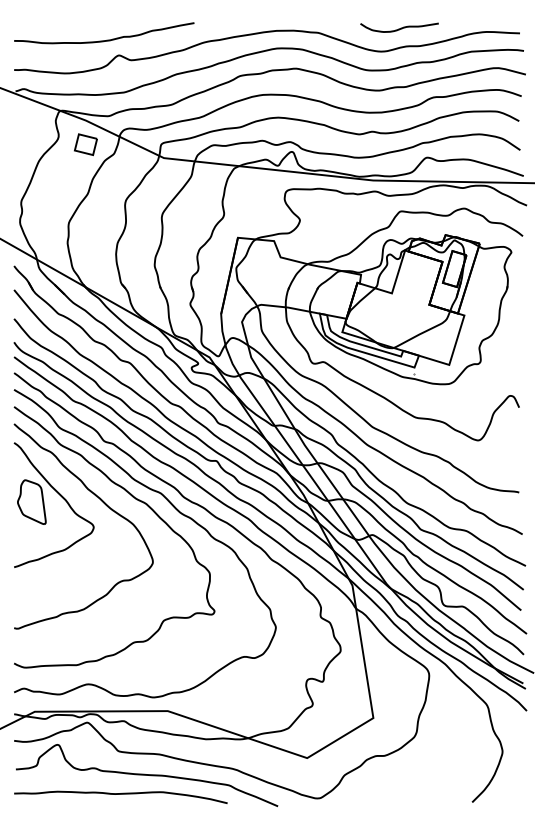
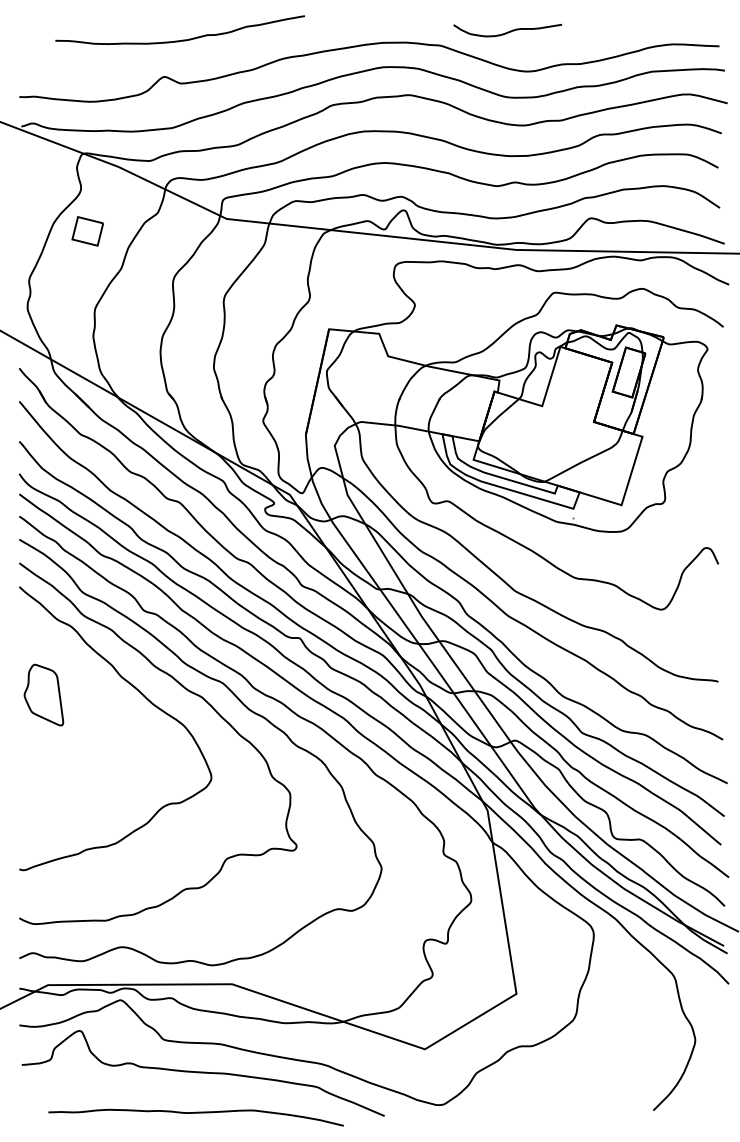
curve: (399, 28) -> (507, 31), moved
curve: (105, 39) -> (182, 39), moved
part: (85, 144) -> (87, 231), moved
curve: (61, 496) -> (84, 687), removed
curve: (120, 794) -> (195, 1113), moved

